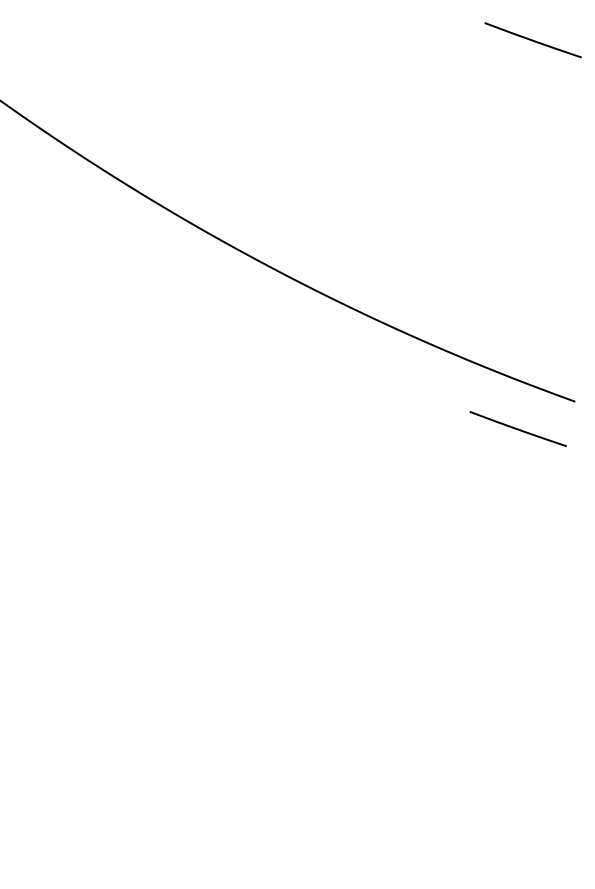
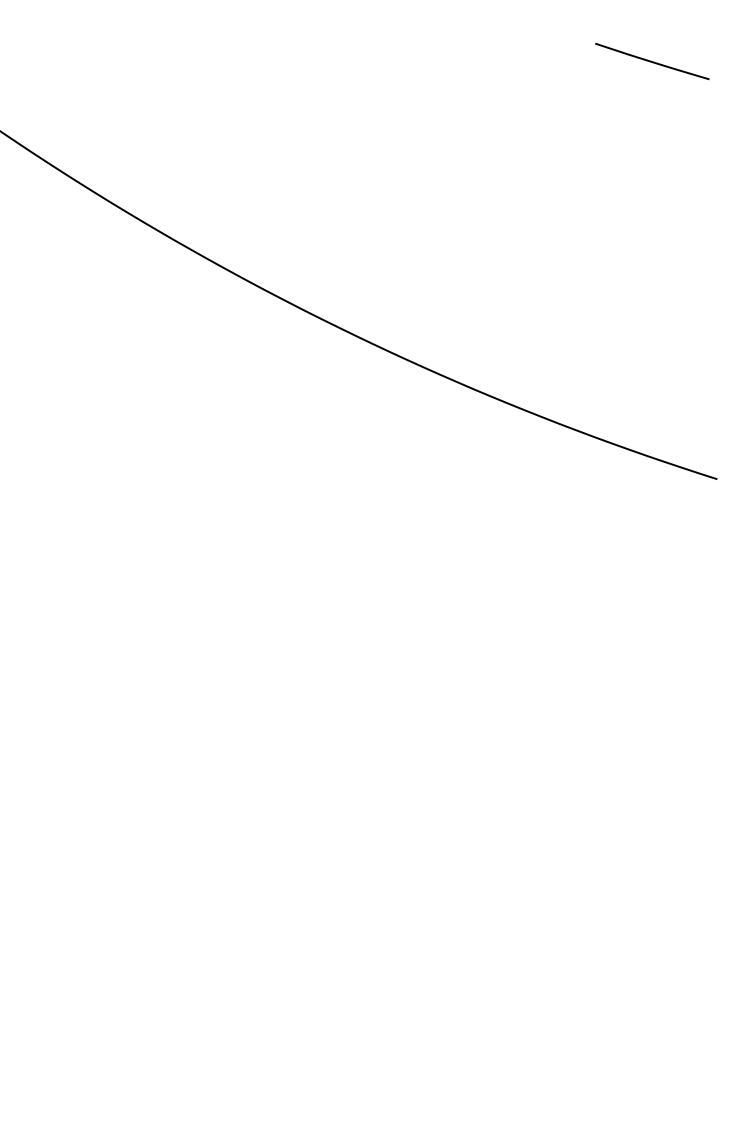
line: (517, 428) -> (651, 512), removed

